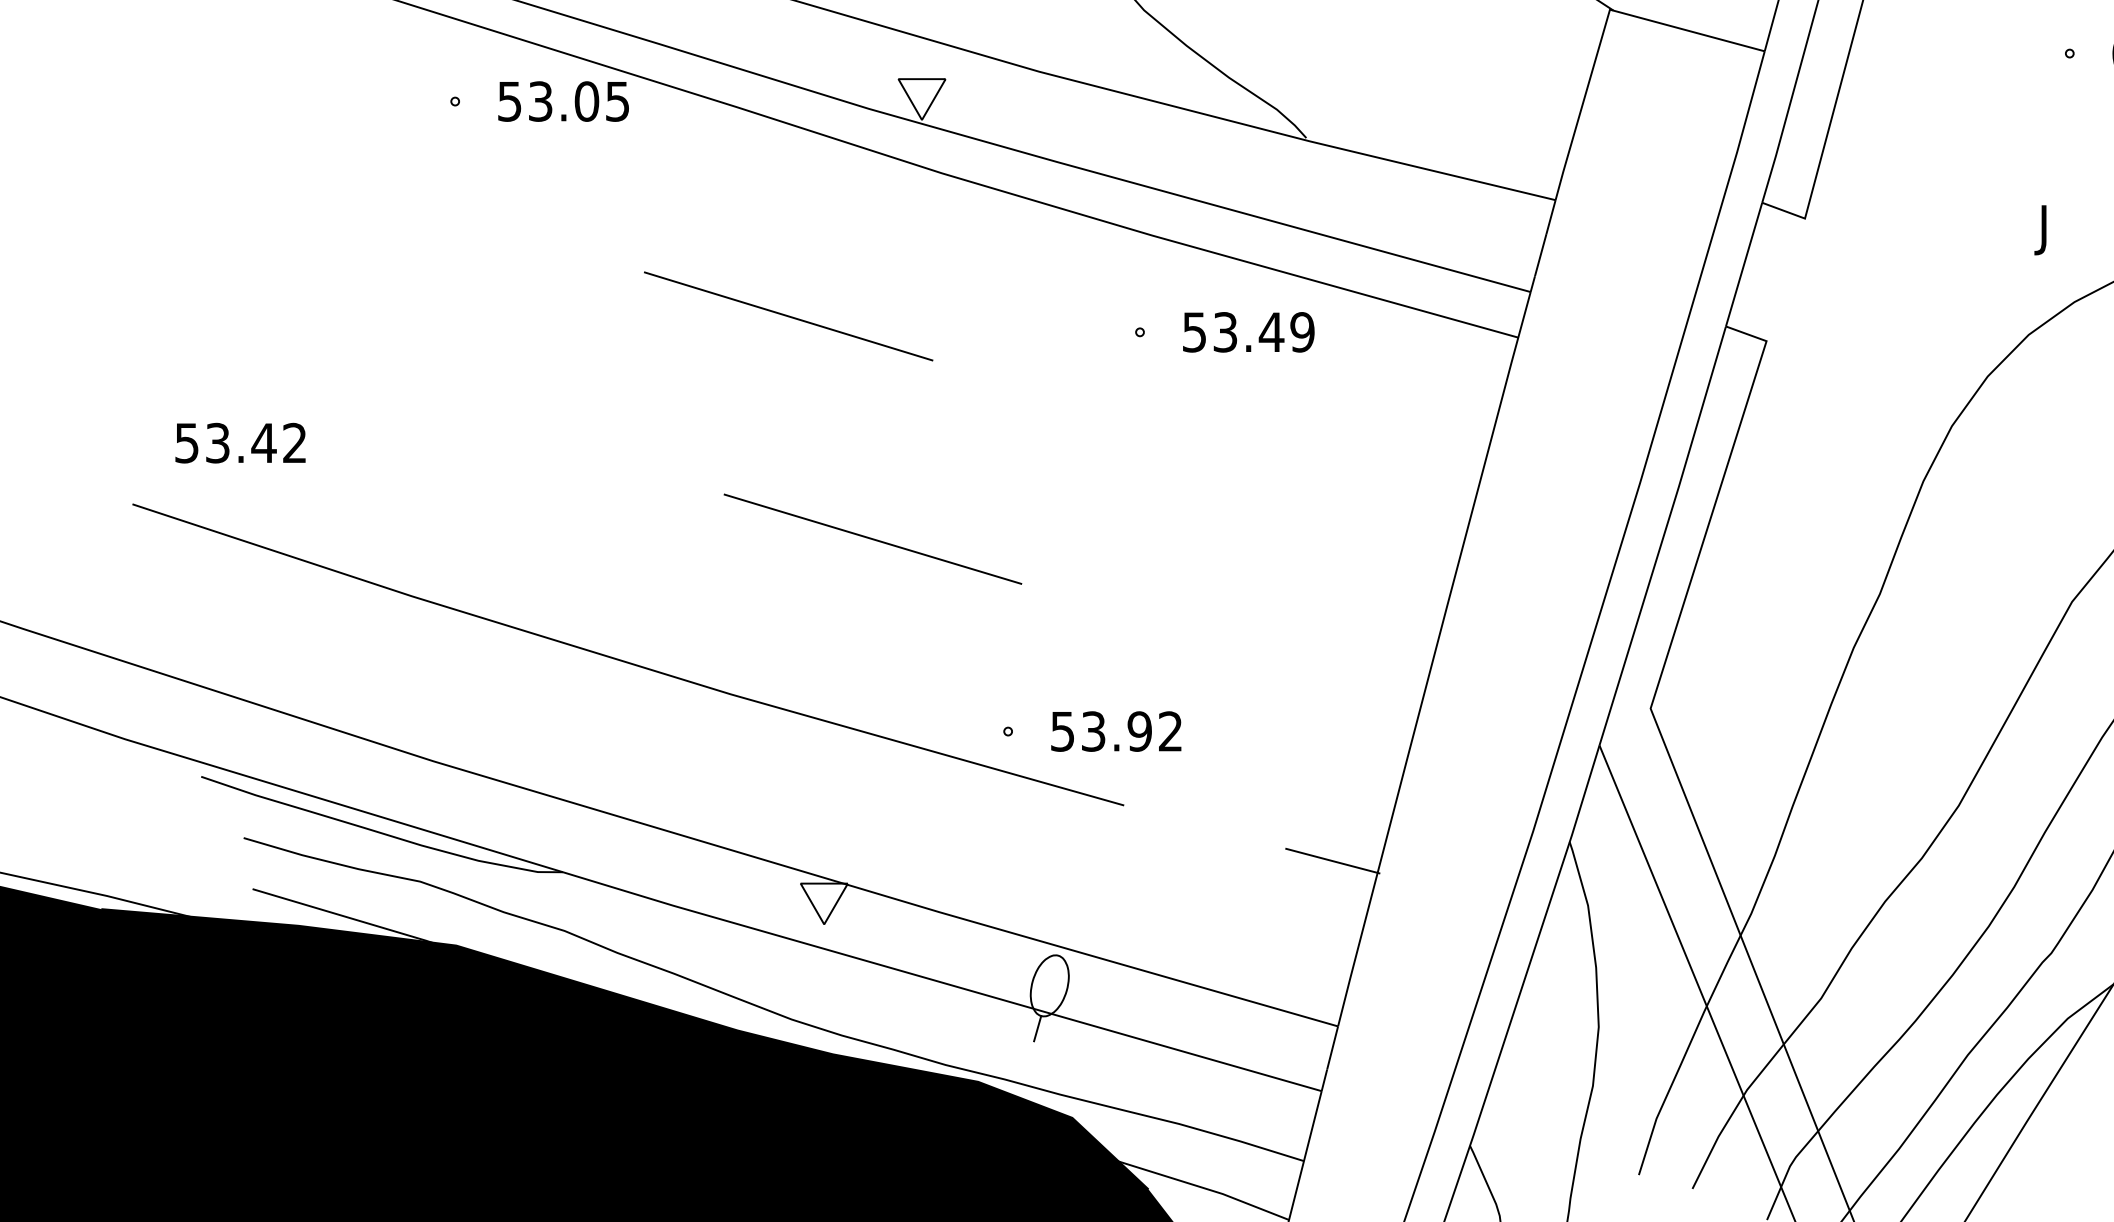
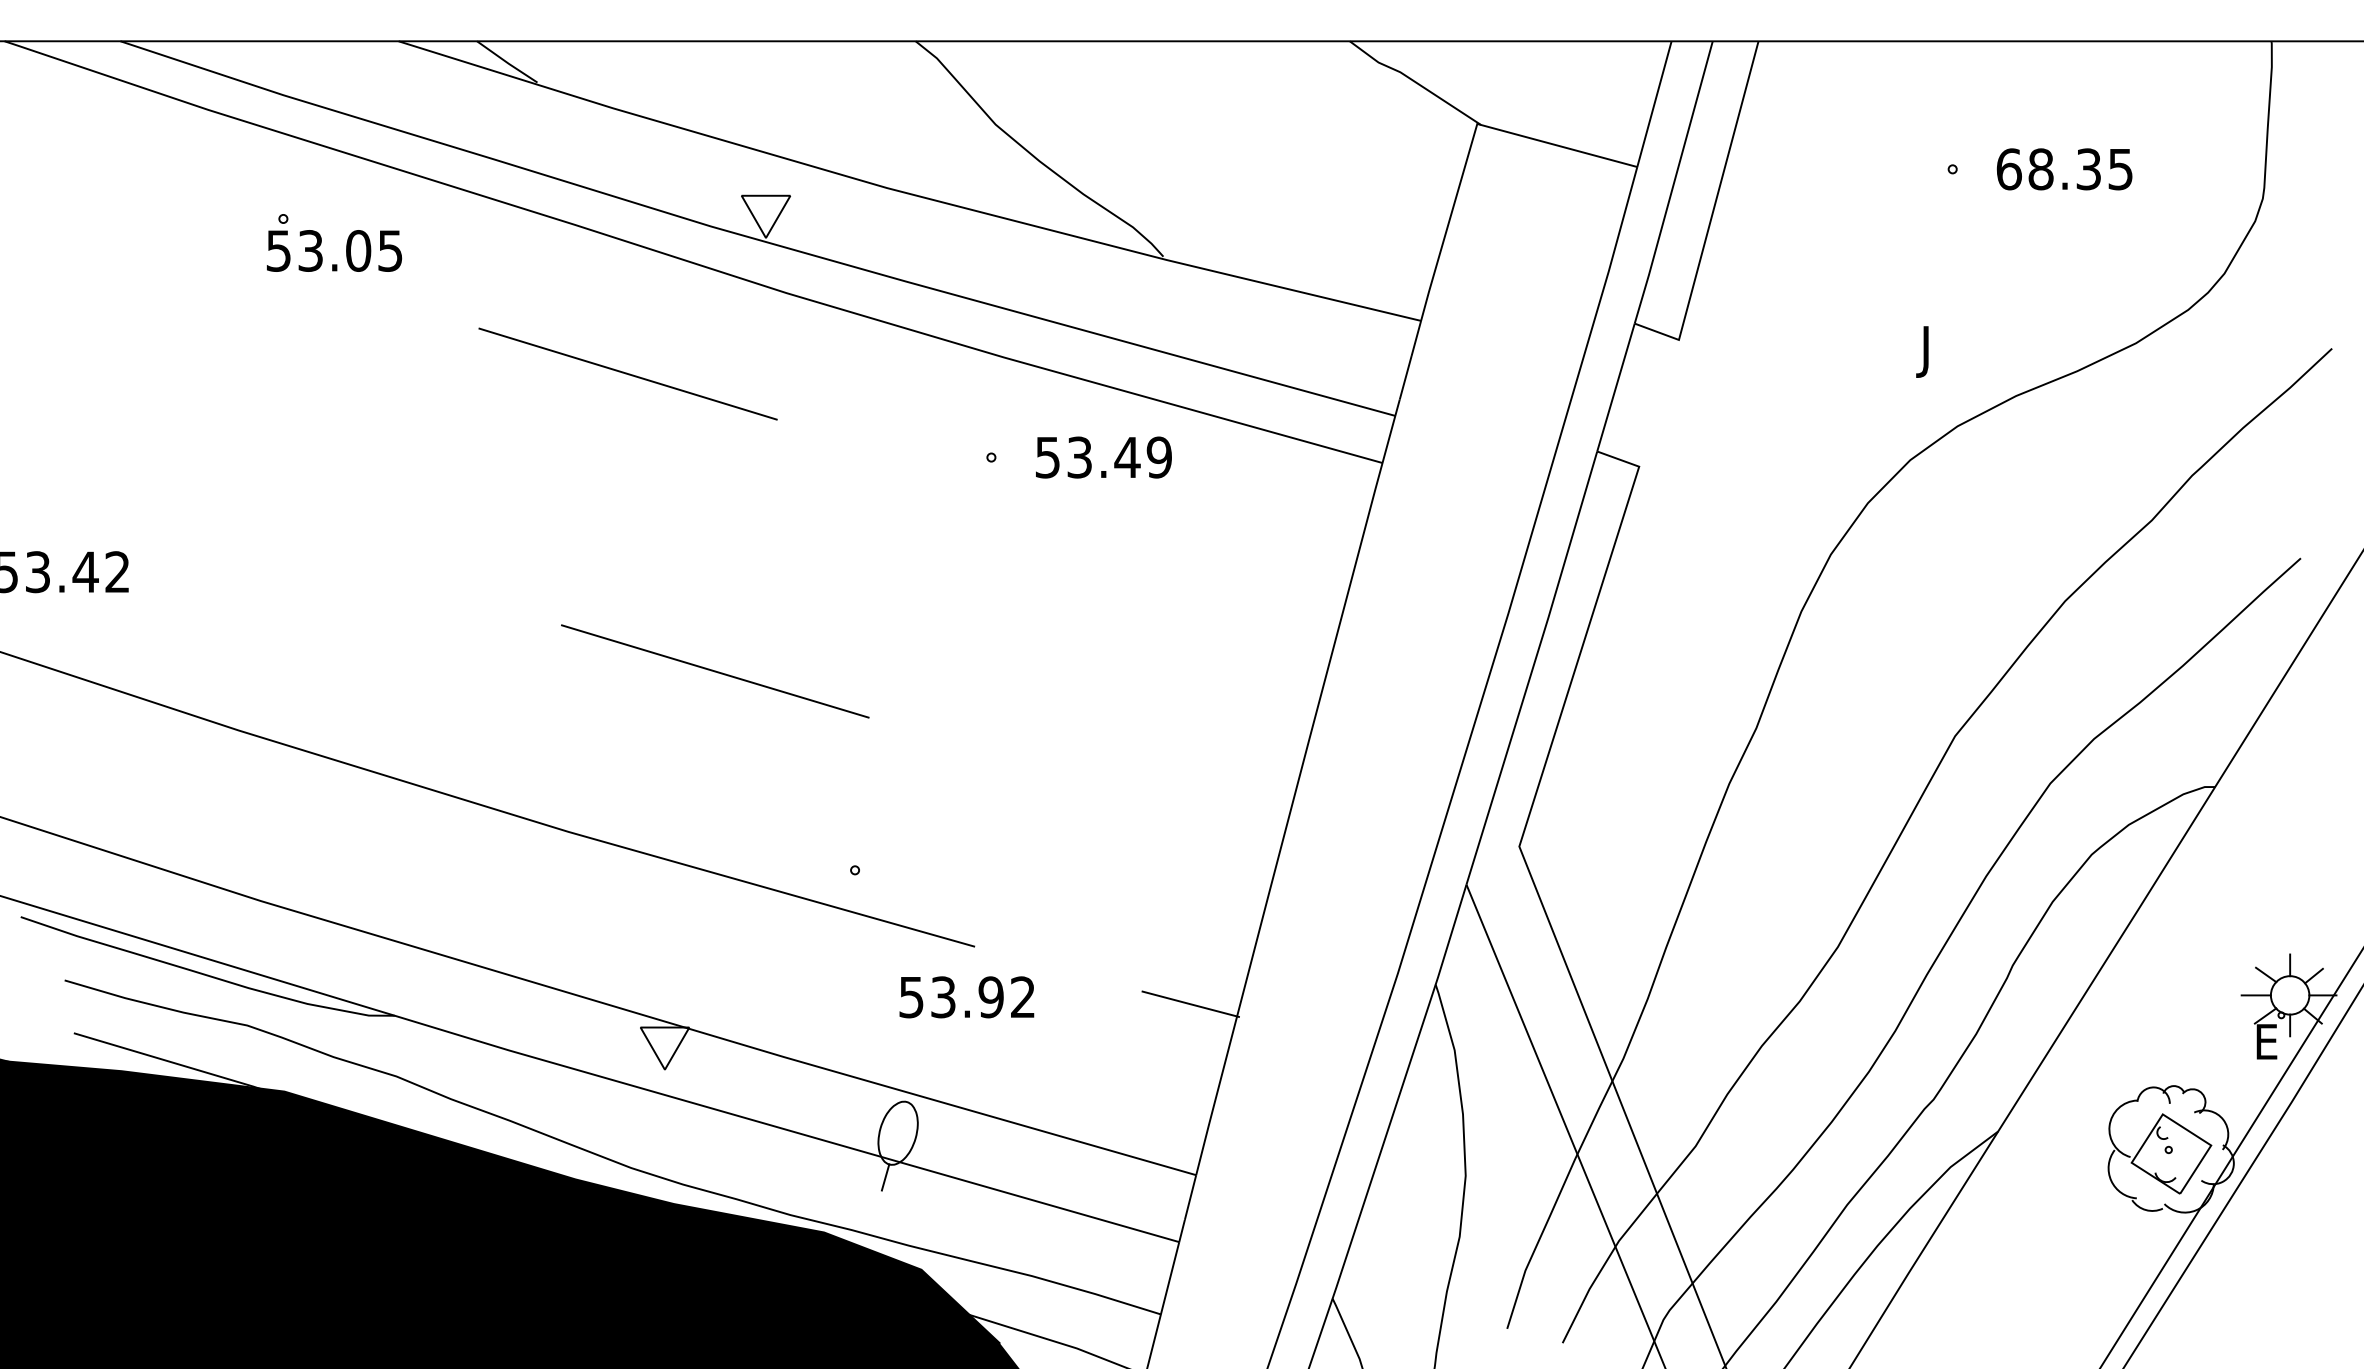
text: (563, 101) -> (334, 250), moved
line: (788, 315) -> (627, 373), moved
text: (1115, 731) -> (966, 997), moved

